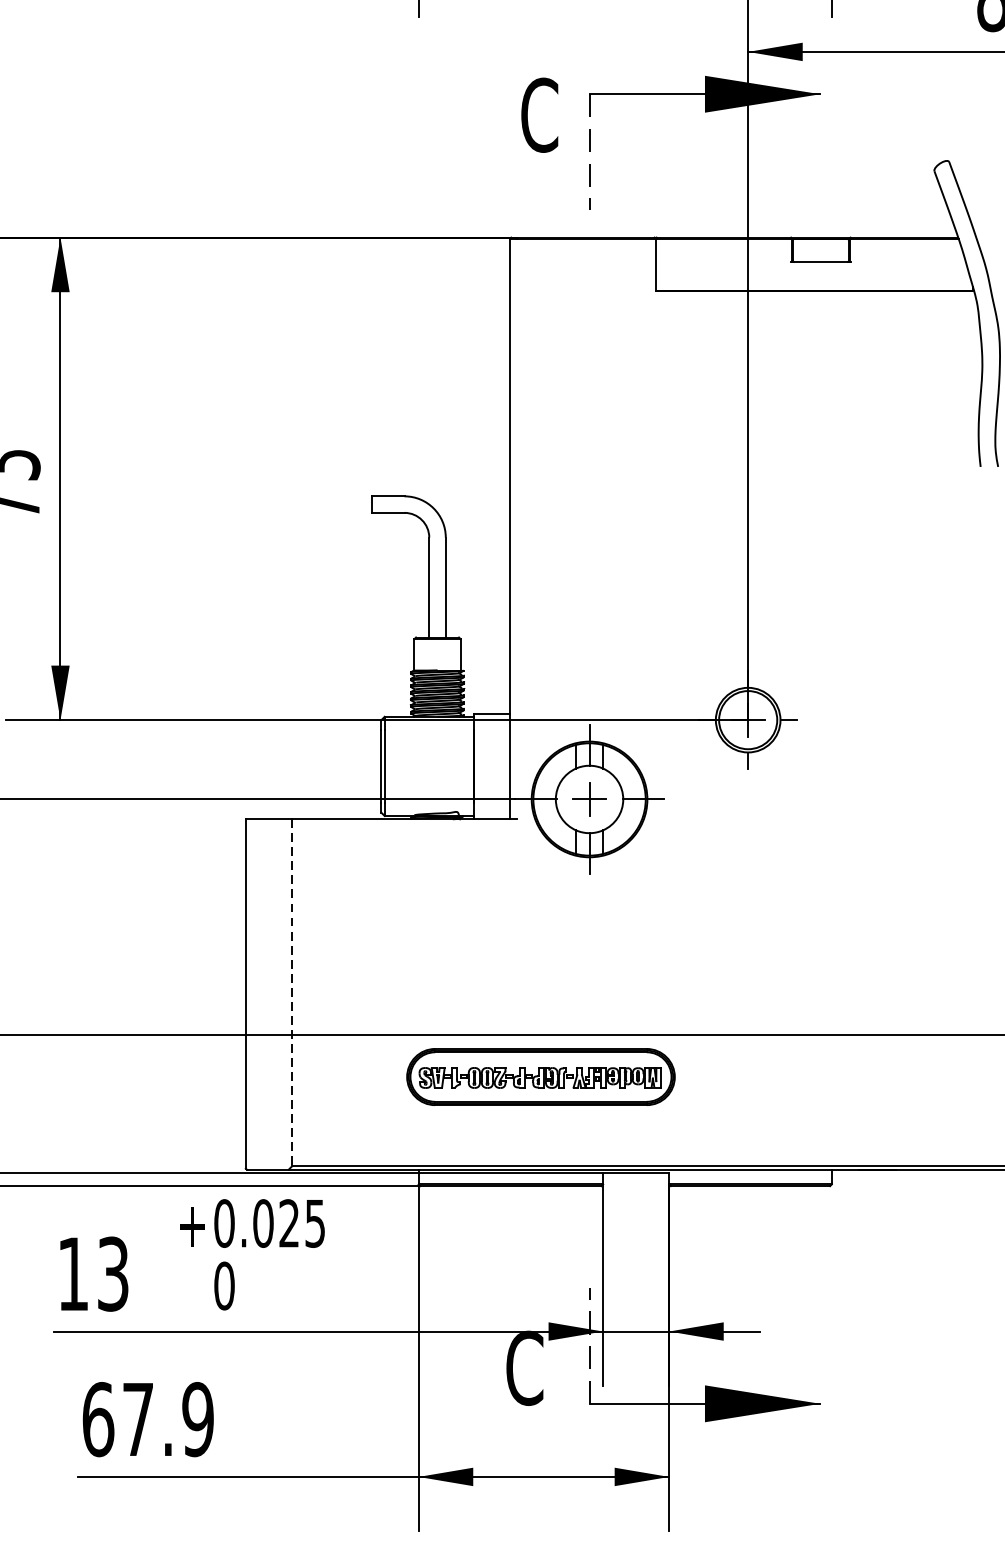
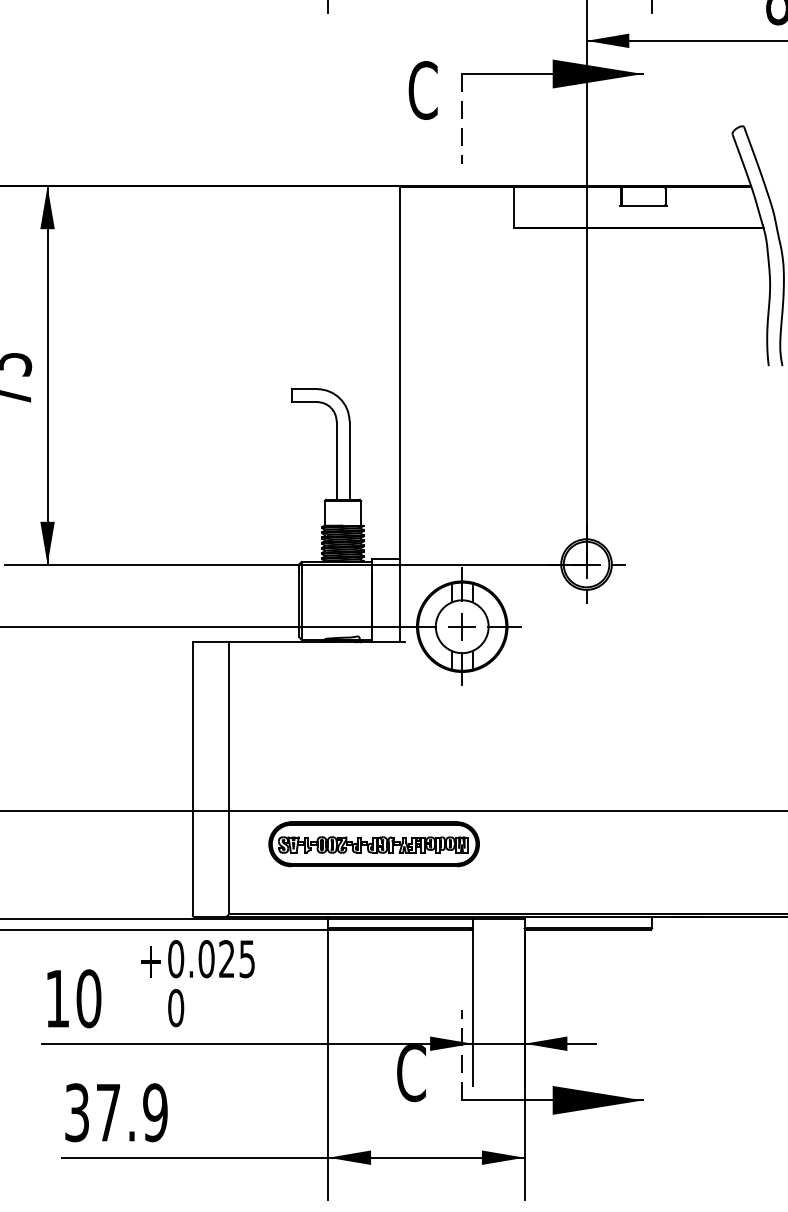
line: (292, 993) -> (229, 778), dashed -> solid
part: (540, 1077) -> (373, 844), moved
text: (112, 1273) -> (88, 998), 13 -> 10
text: (98, 1419) -> (77, 1112), 67.9 -> 37.9

